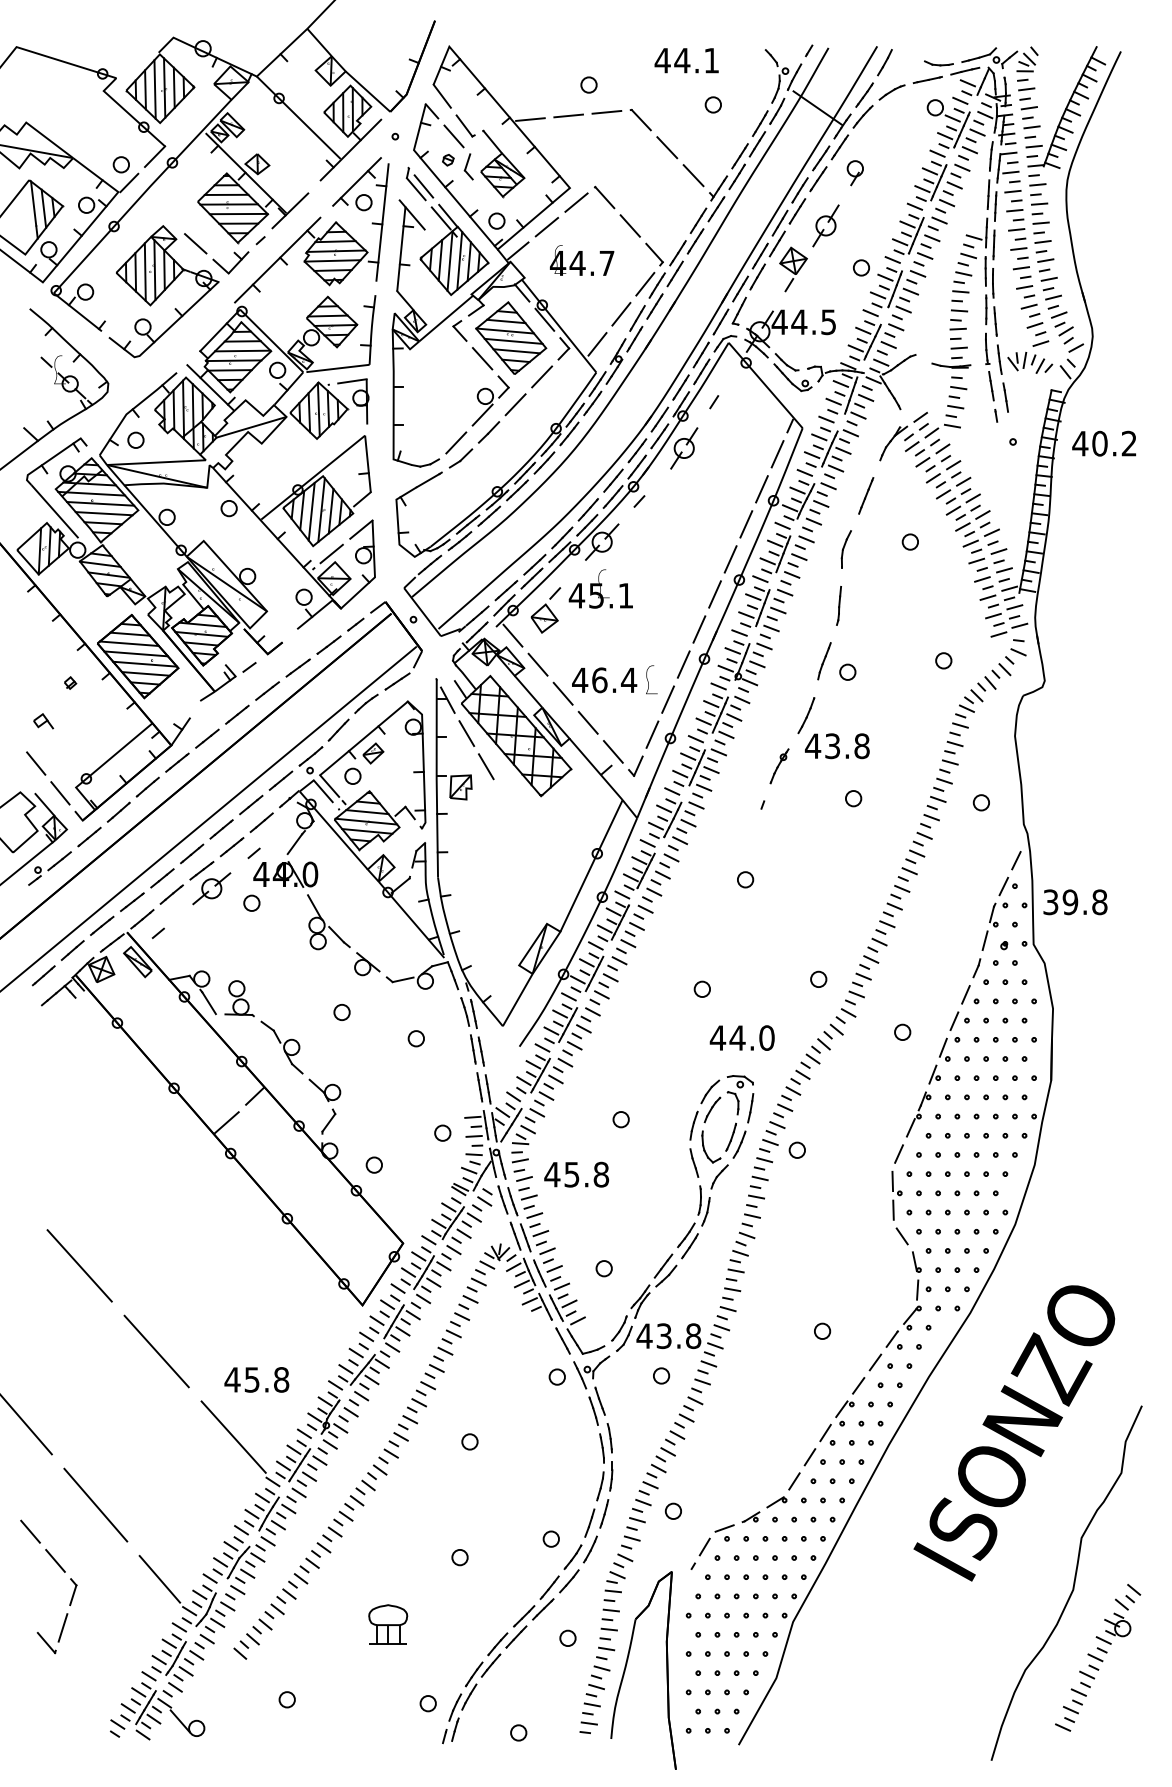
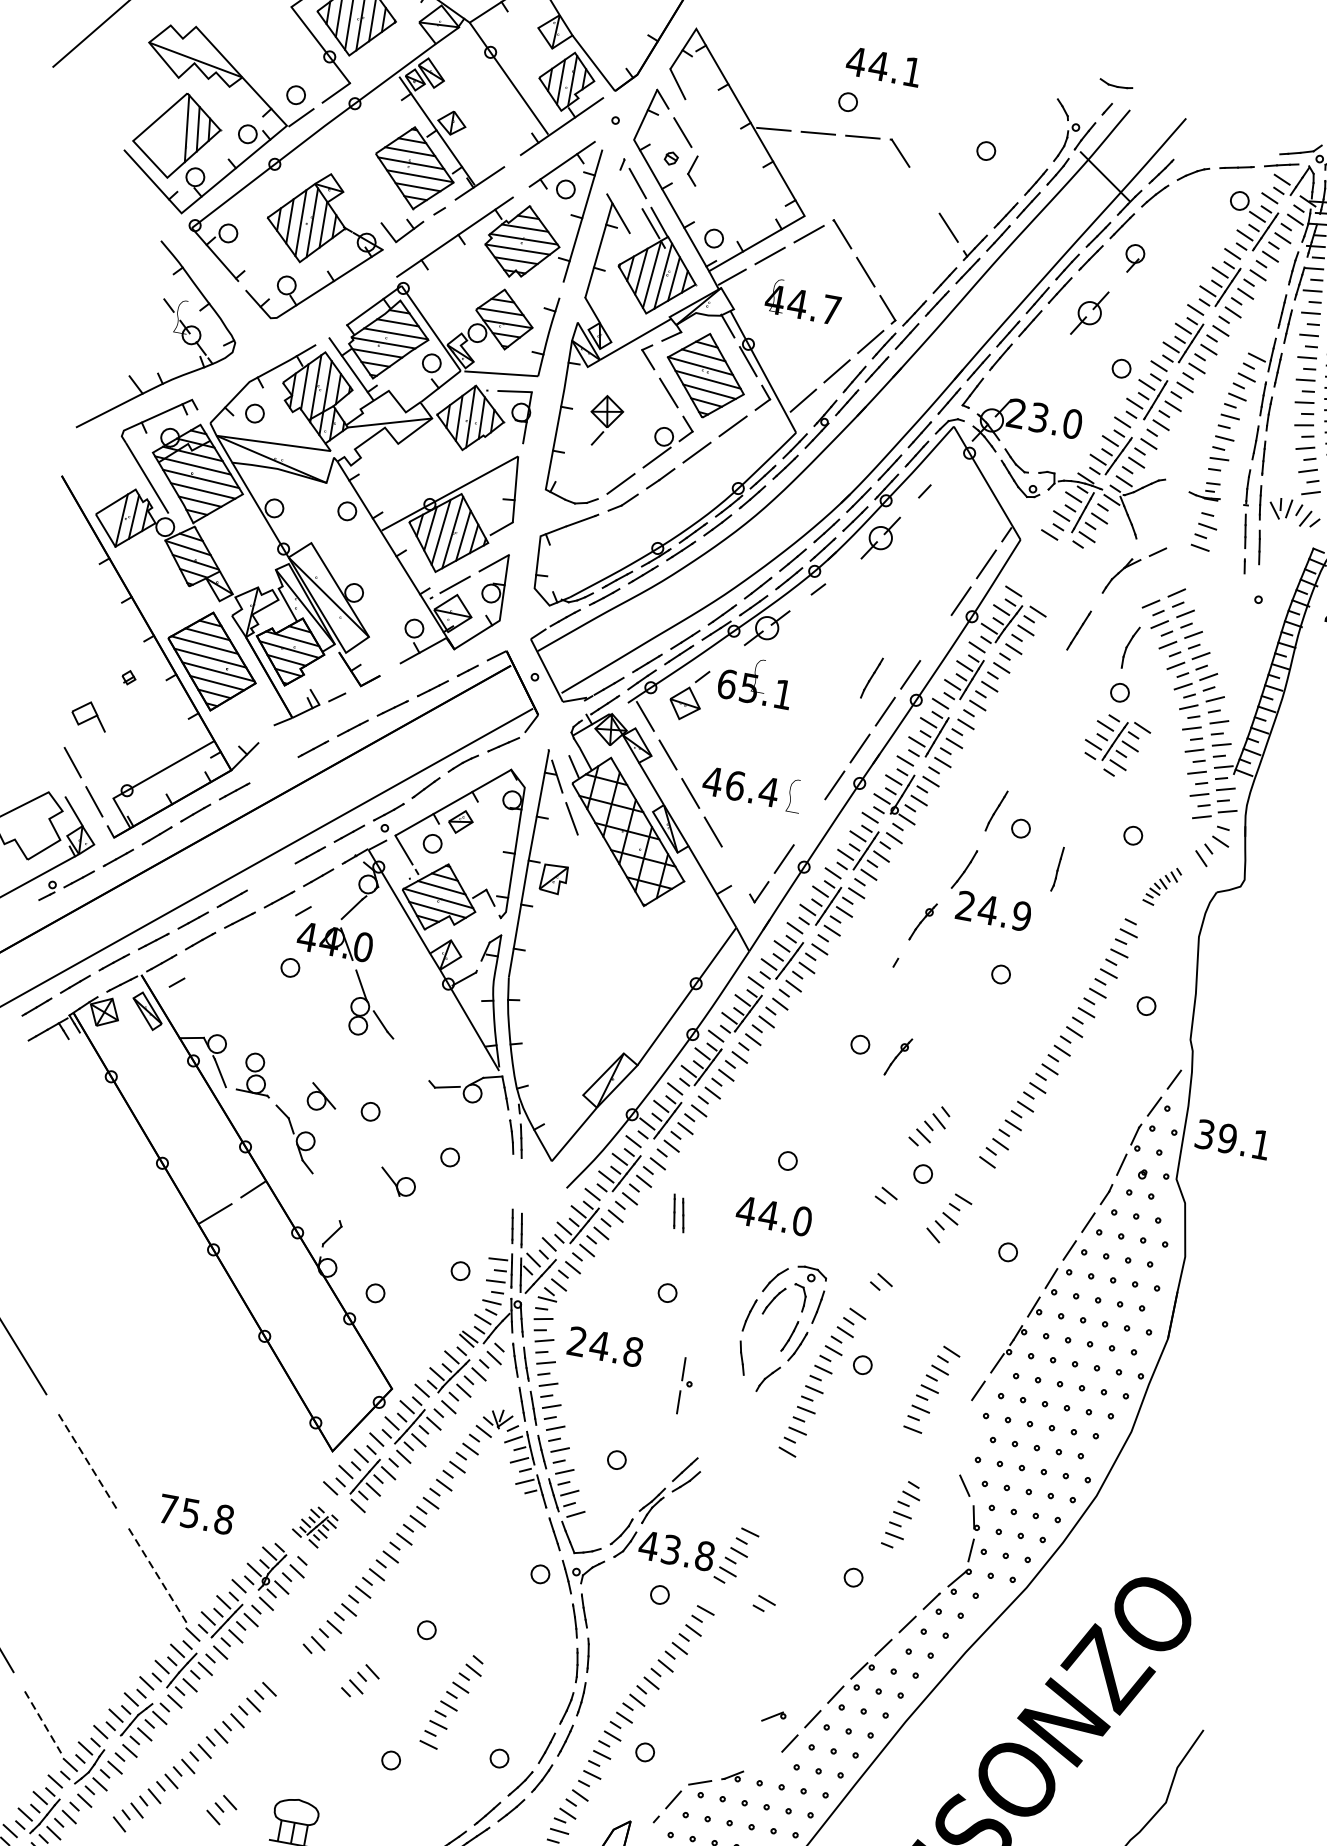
text: (686, 60) -> (883, 66), moved
line: (884, 62) -> (1191, 138), removed
part: (938, 63) -> (1115, 84), moved
line: (667, 147) -> (924, 190), removed
part: (490, 156) -> (720, 163), removed
line: (415, 189) -> (627, 185), removed
line: (195, 243) -> (364, 200), removed
part: (793, 269) -> (605, 421), moved
text: (803, 322) -> (1043, 419), 44.5 -> 23.0
part: (951, 357) -> (1205, 490), size x0.7
part: (932, 435) -> (1167, 575), removed
part: (831, 452) -> (1116, 745), moved
line: (746, 524) -> (936, 638), removed
part: (845, 549) -> (1129, 647), moved
part: (698, 568) -> (871, 678), added
text: (576, 595) -> (726, 683), 45.1 -> 65.1
line: (838, 605) -> (1057, 868), moved
part: (976, 698) -> (1162, 885), size x0.6
line: (667, 699) -> (808, 821), removed
part: (43, 721) -> (90, 716), size x1.6
line: (207, 738) -> (274, 769), removed
text: (836, 746) -> (992, 911), 43.8 -> 24.9
line: (612, 751) -> (735, 869), removed
line: (485, 766) -> (586, 860), removed
line: (322, 791) -> (394, 854), removed
line: (221, 829) -> (271, 877), removed
part: (779, 884) -> (898, 1057), added
part: (211, 888) -> (247, 942), removed
text: (1099, 902) -> (1260, 1145), 39.8 -> 39.1
part: (367, 964) -> (322, 1098), moved
part: (861, 975) -> (972, 1178), removed
text: (741, 1037) -> (773, 1215), moved
part: (816, 1049) -> (929, 1125), moved
part: (477, 1050) -> (679, 1213), moved
part: (324, 1090) -> (397, 1182), moved
part: (791, 1093) -> (886, 1195), moved
part: (705, 1149) -> (757, 1344), removed
part: (859, 1160) -> (931, 1389), added
text: (562, 1174) -> (588, 1343), 45.8 -> 24.8
part: (896, 1195) -> (685, 1386), moved
part: (693, 1222) -> (728, 1426), removed
part: (735, 1270) -> (901, 1514), moved
line: (156, 1351) -> (87, 1460), solid -> dashed
part: (707, 1367) -> (764, 1604), moved
part: (359, 1371) -> (315, 1526), size x0.6
text: (232, 1379) -> (168, 1508), 45.8 -> 75.8
line: (233, 1437) -> (157, 1575), solid -> dashed
part: (359, 1494) -> (360, 1680), moved
part: (502, 1498) -> (452, 1701), added
part: (776, 1502) -> (773, 1717), moved
line: (159, 1579) -> (42, 1722), solid -> dashed
part: (324, 1625) -> (221, 1809), added

